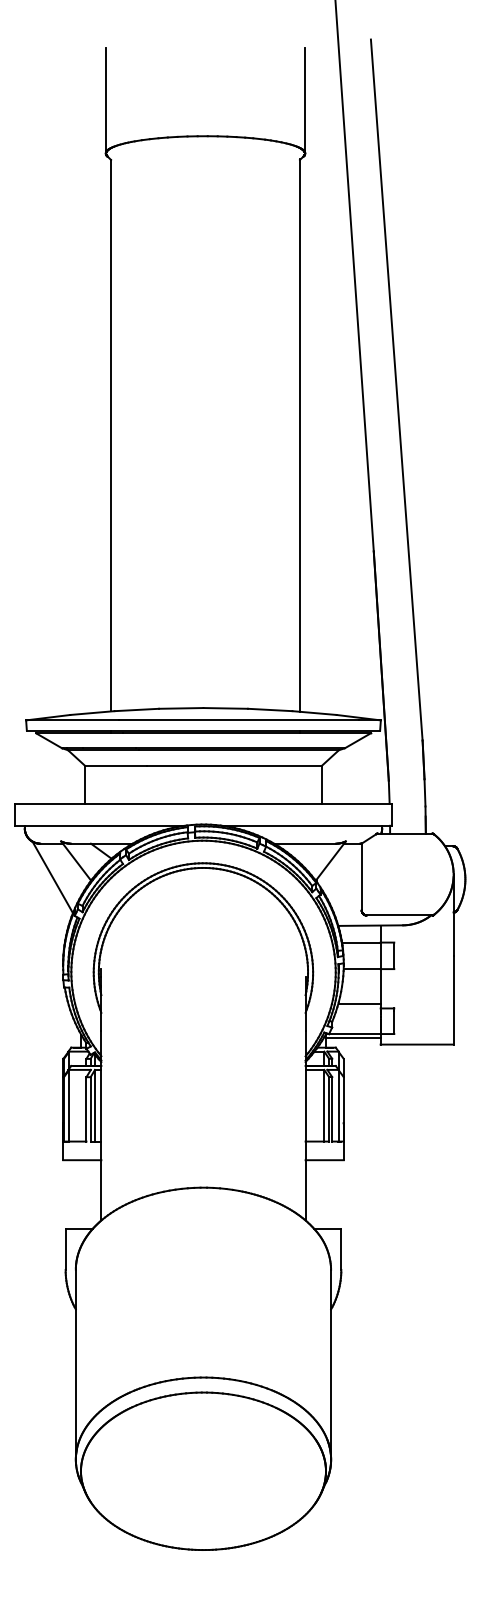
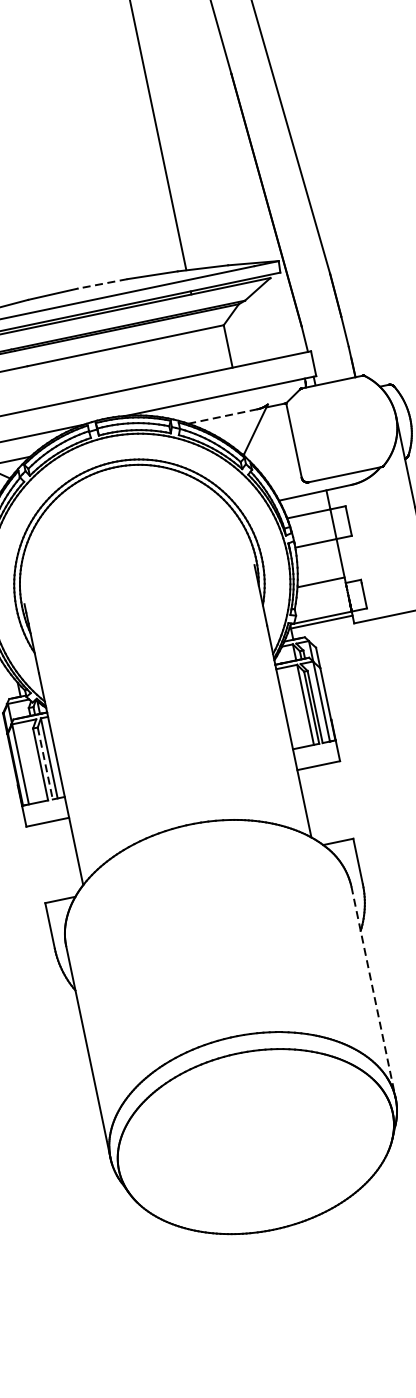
line: (225, 708) -> (102, 284), solid -> dashed
line: (305, 843) -> (223, 416), solid -> dashed
line: (90, 1109) -> (45, 763), solid -> dashed
line: (331, 1364) -> (373, 992), solid -> dashed

